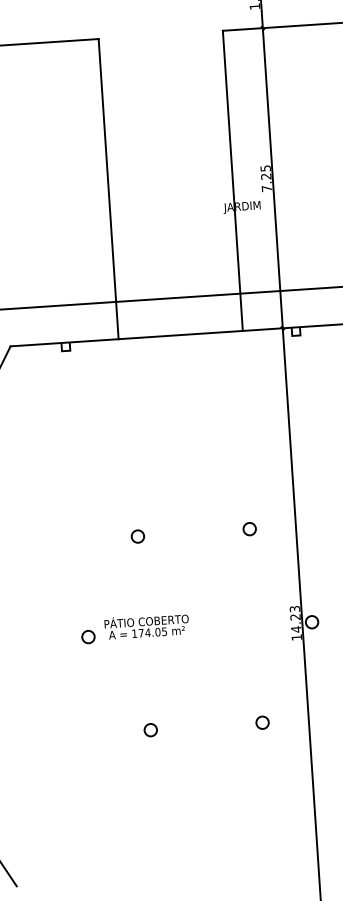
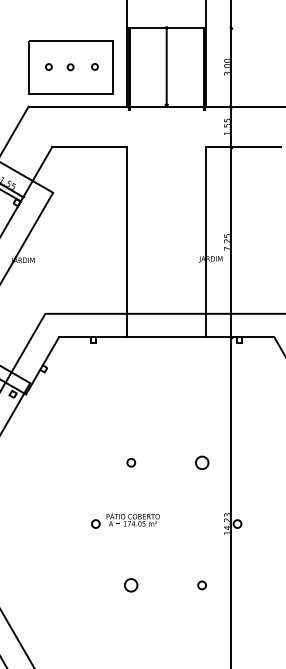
circle: (248, 528) -> (201, 462), size x1.6
circle: (151, 730) -> (131, 585), size x1.6

